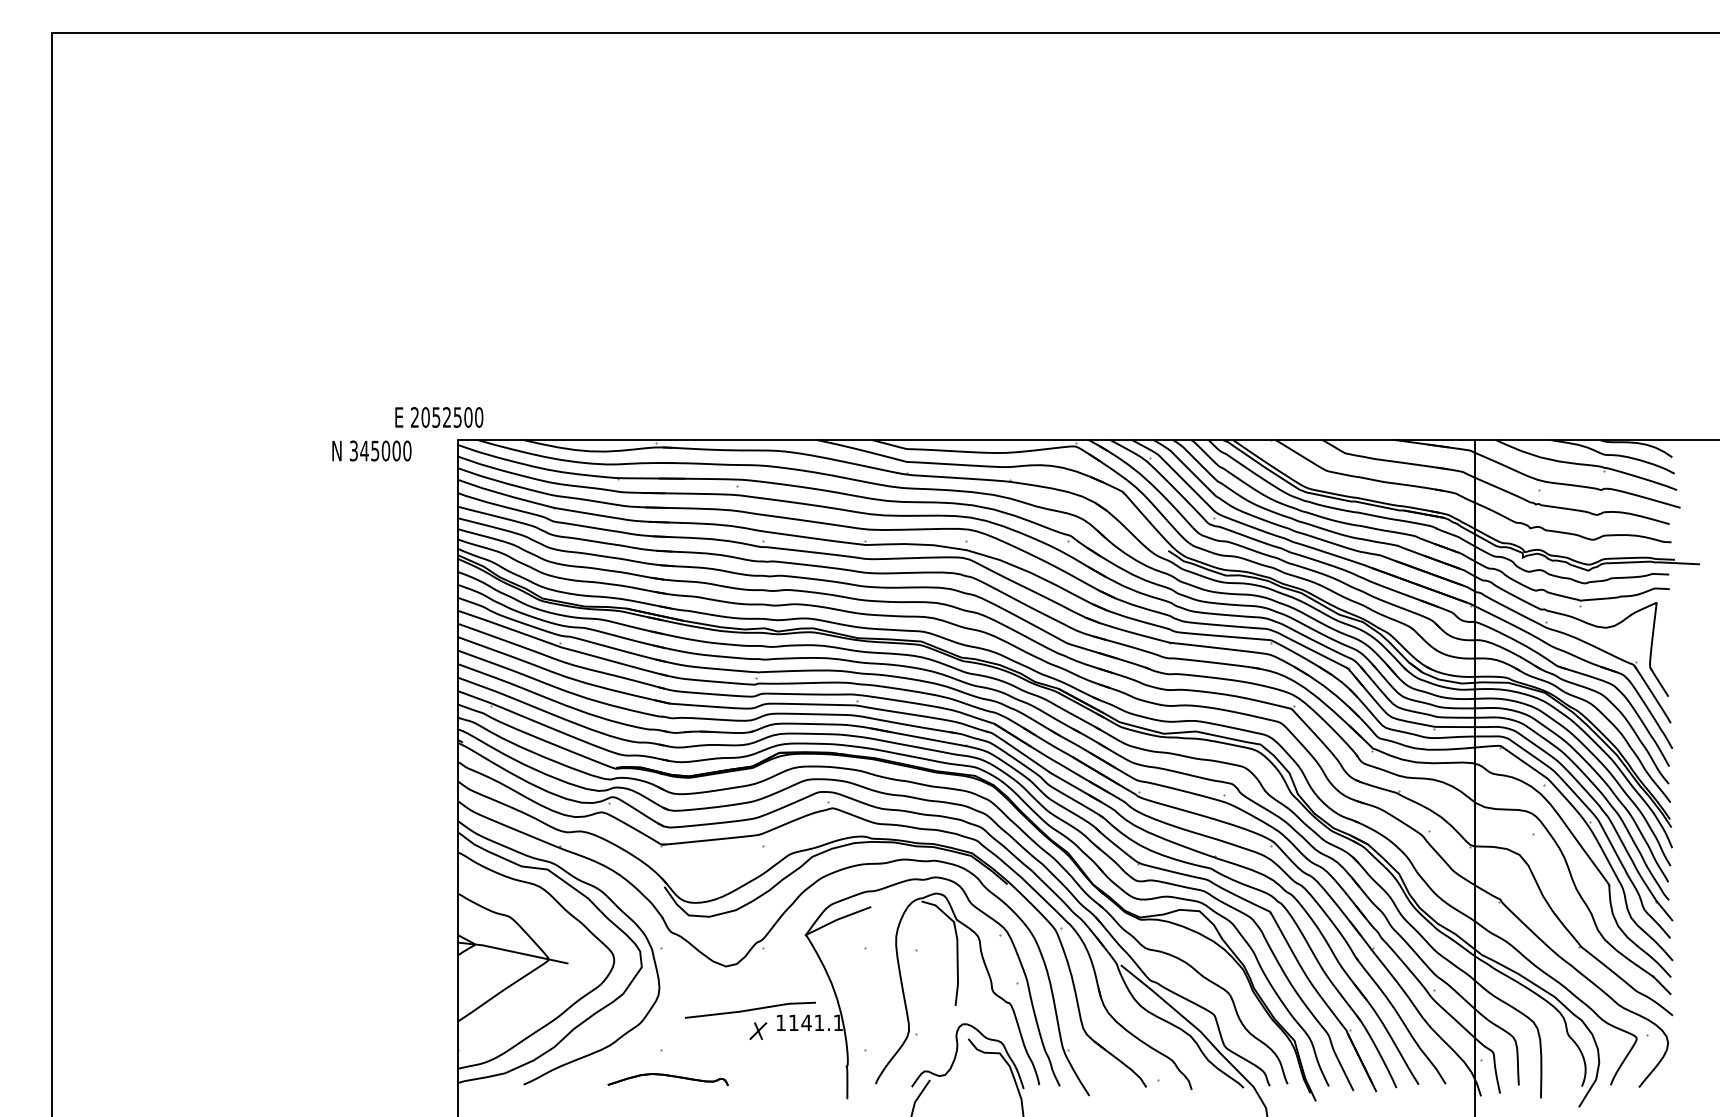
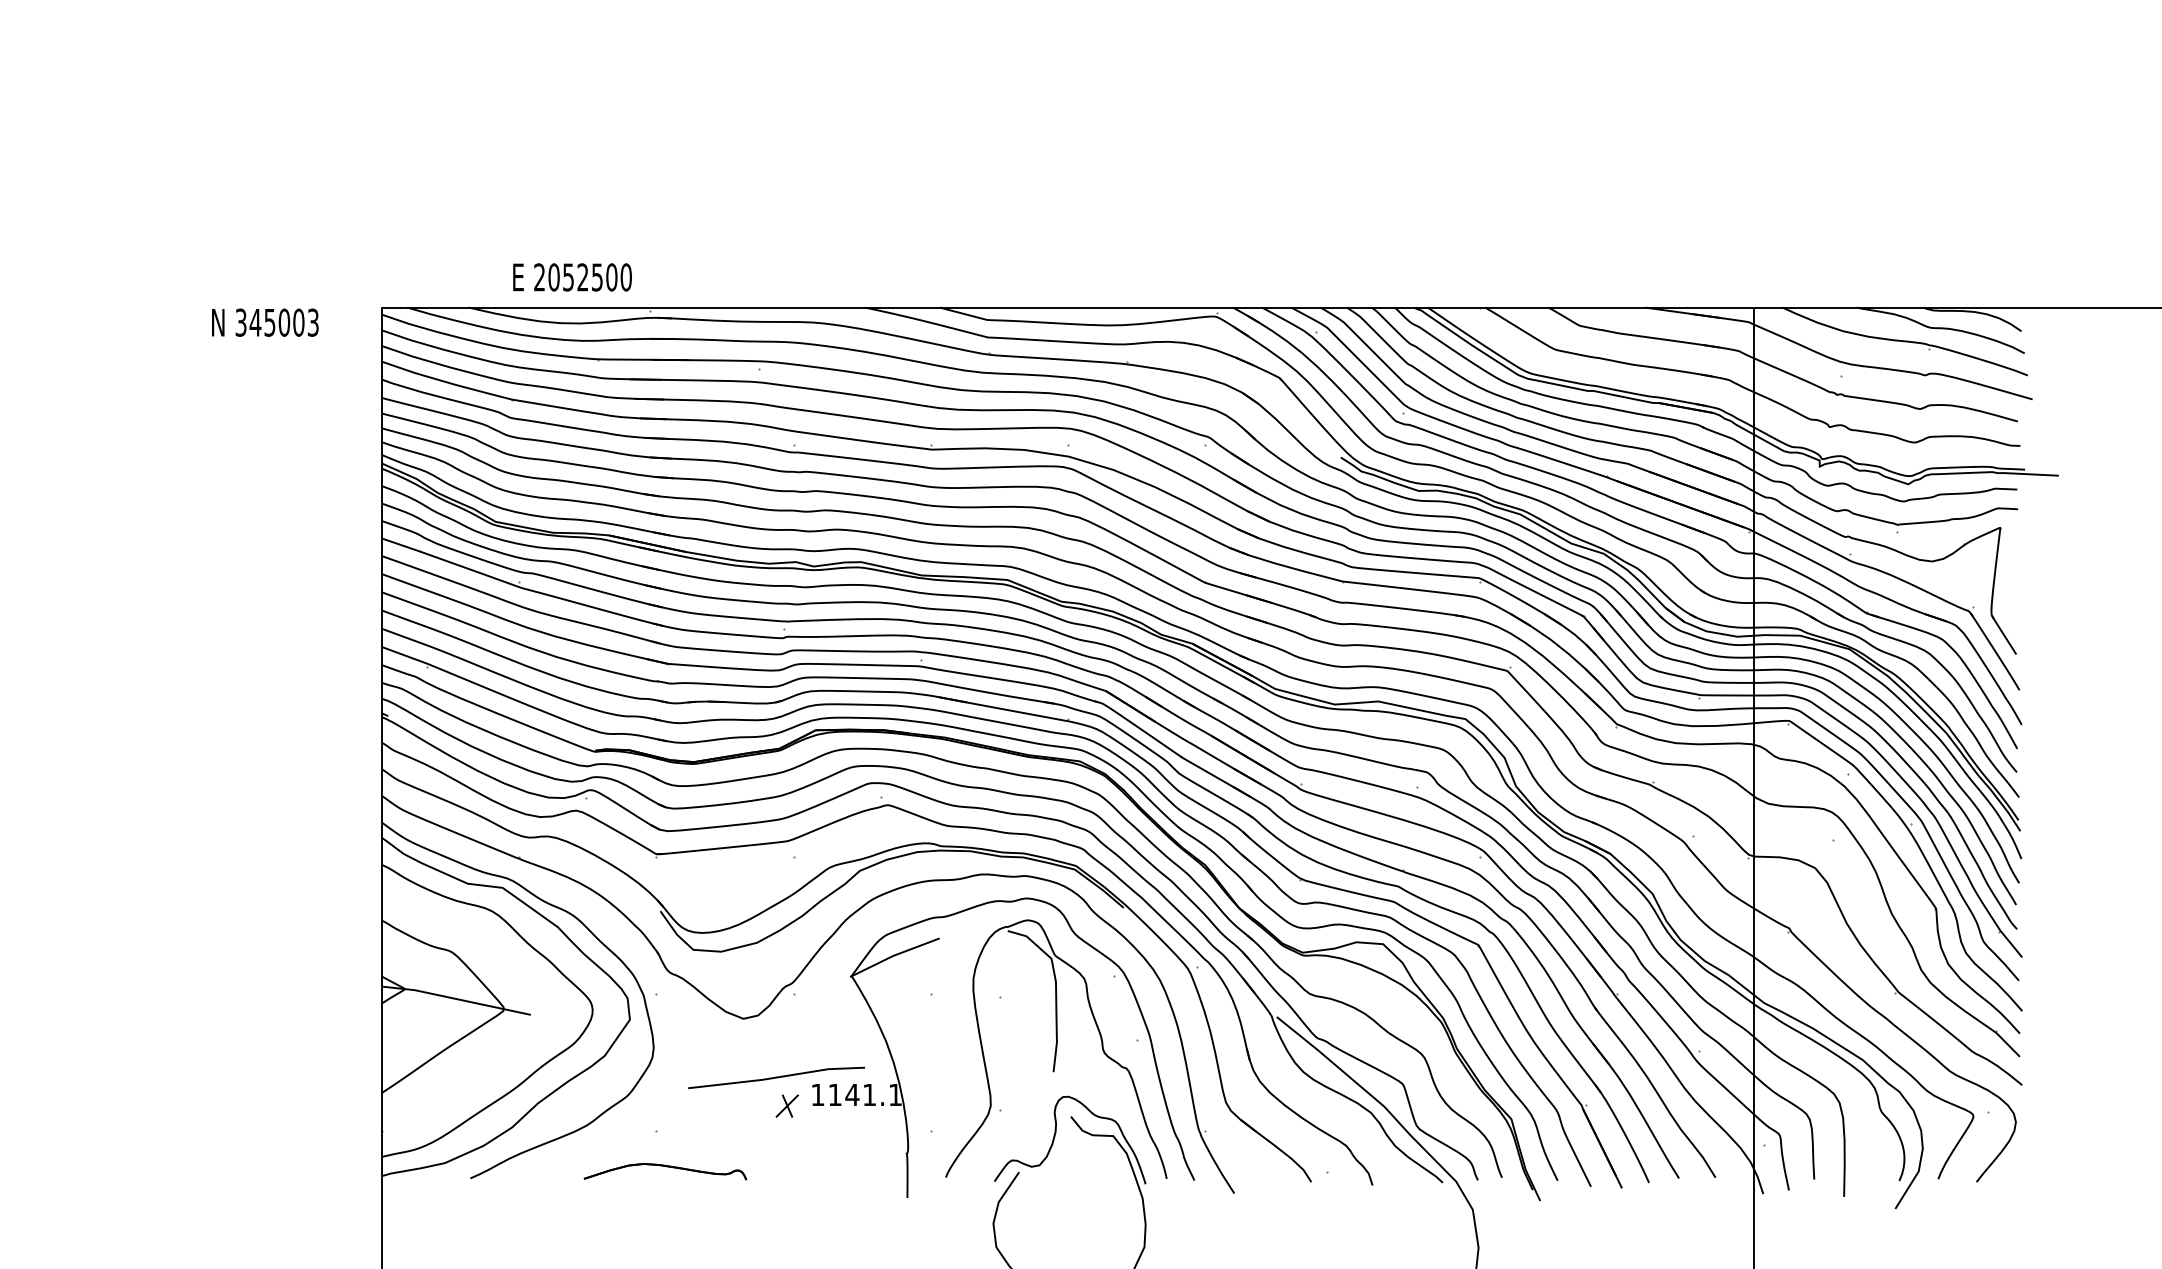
text: (439, 417) -> (572, 277), moved
text: (407, 450) -> (313, 322), 345000 -> 345003

